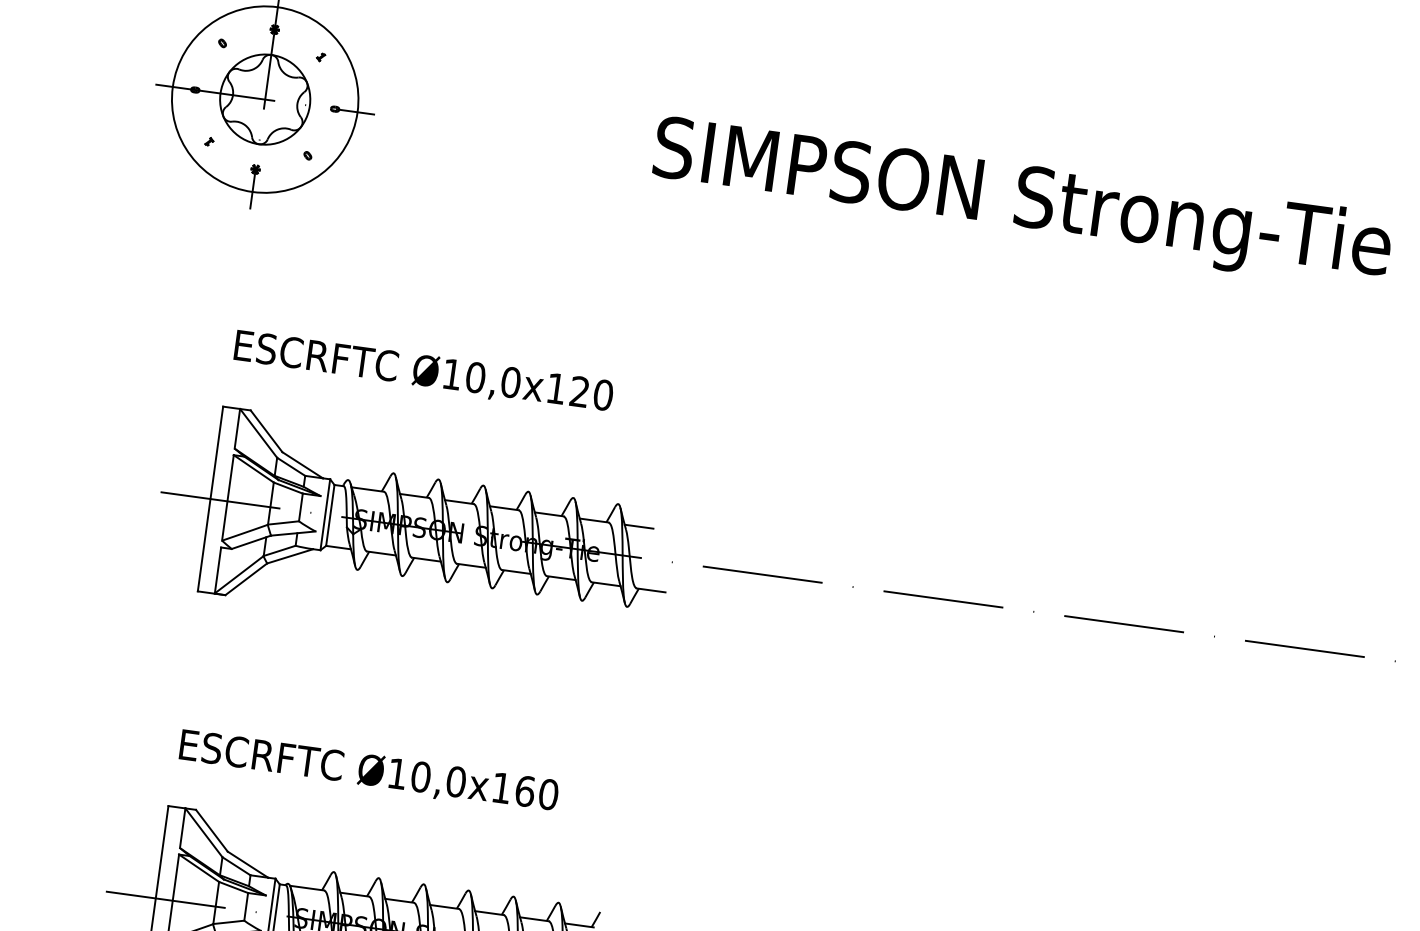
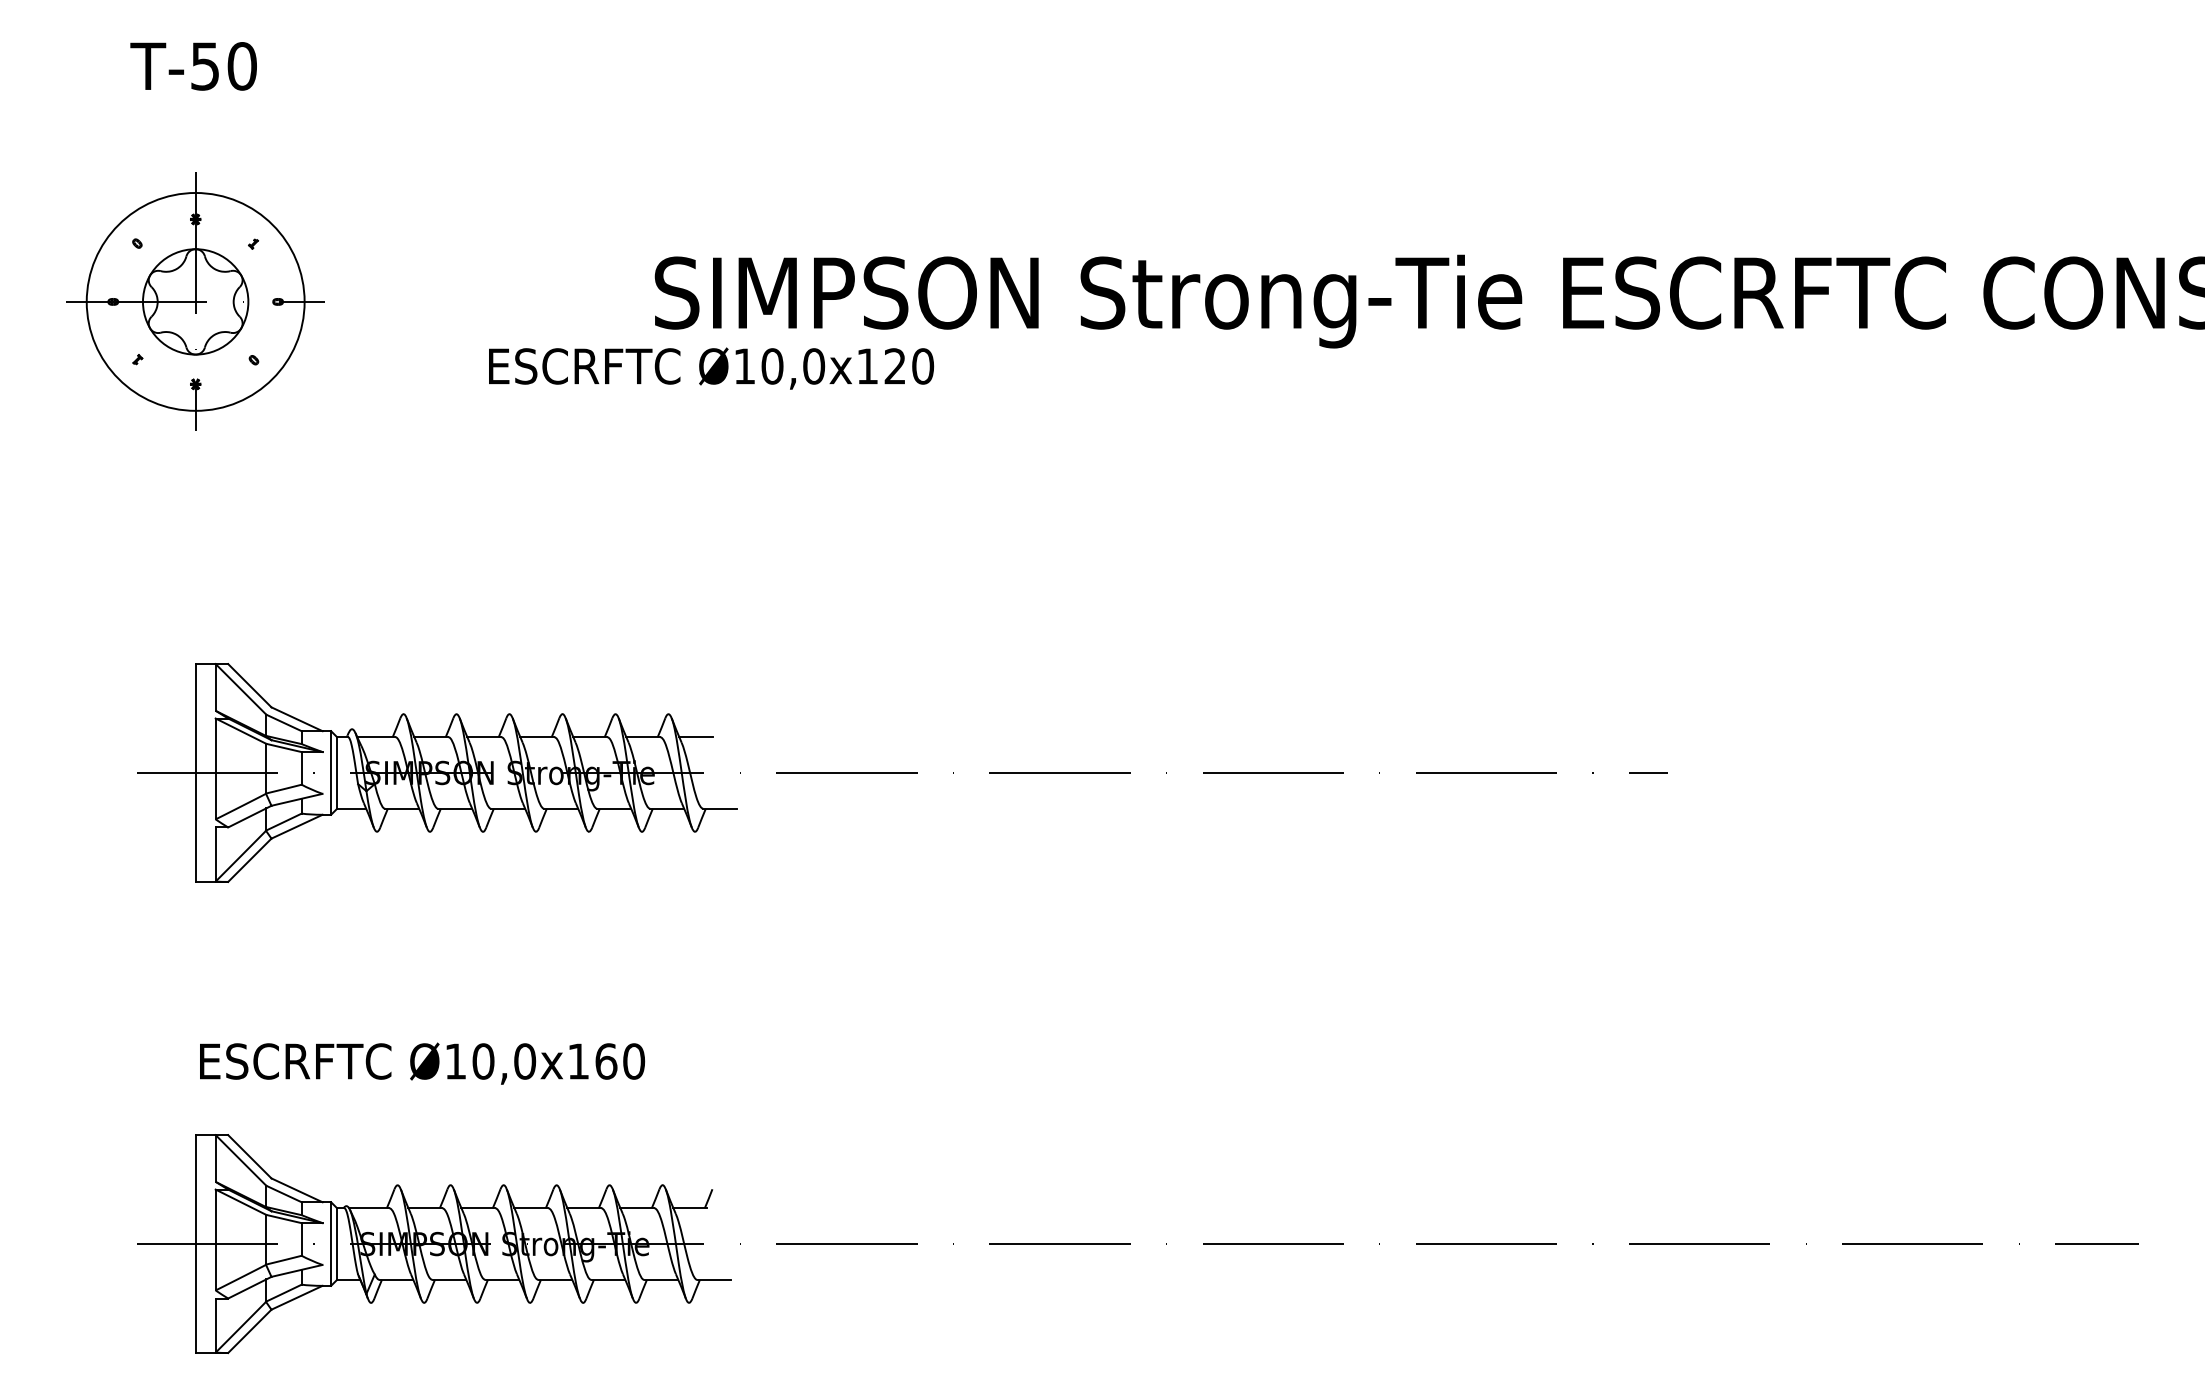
text: (423, 372) -> (711, 368), moved

